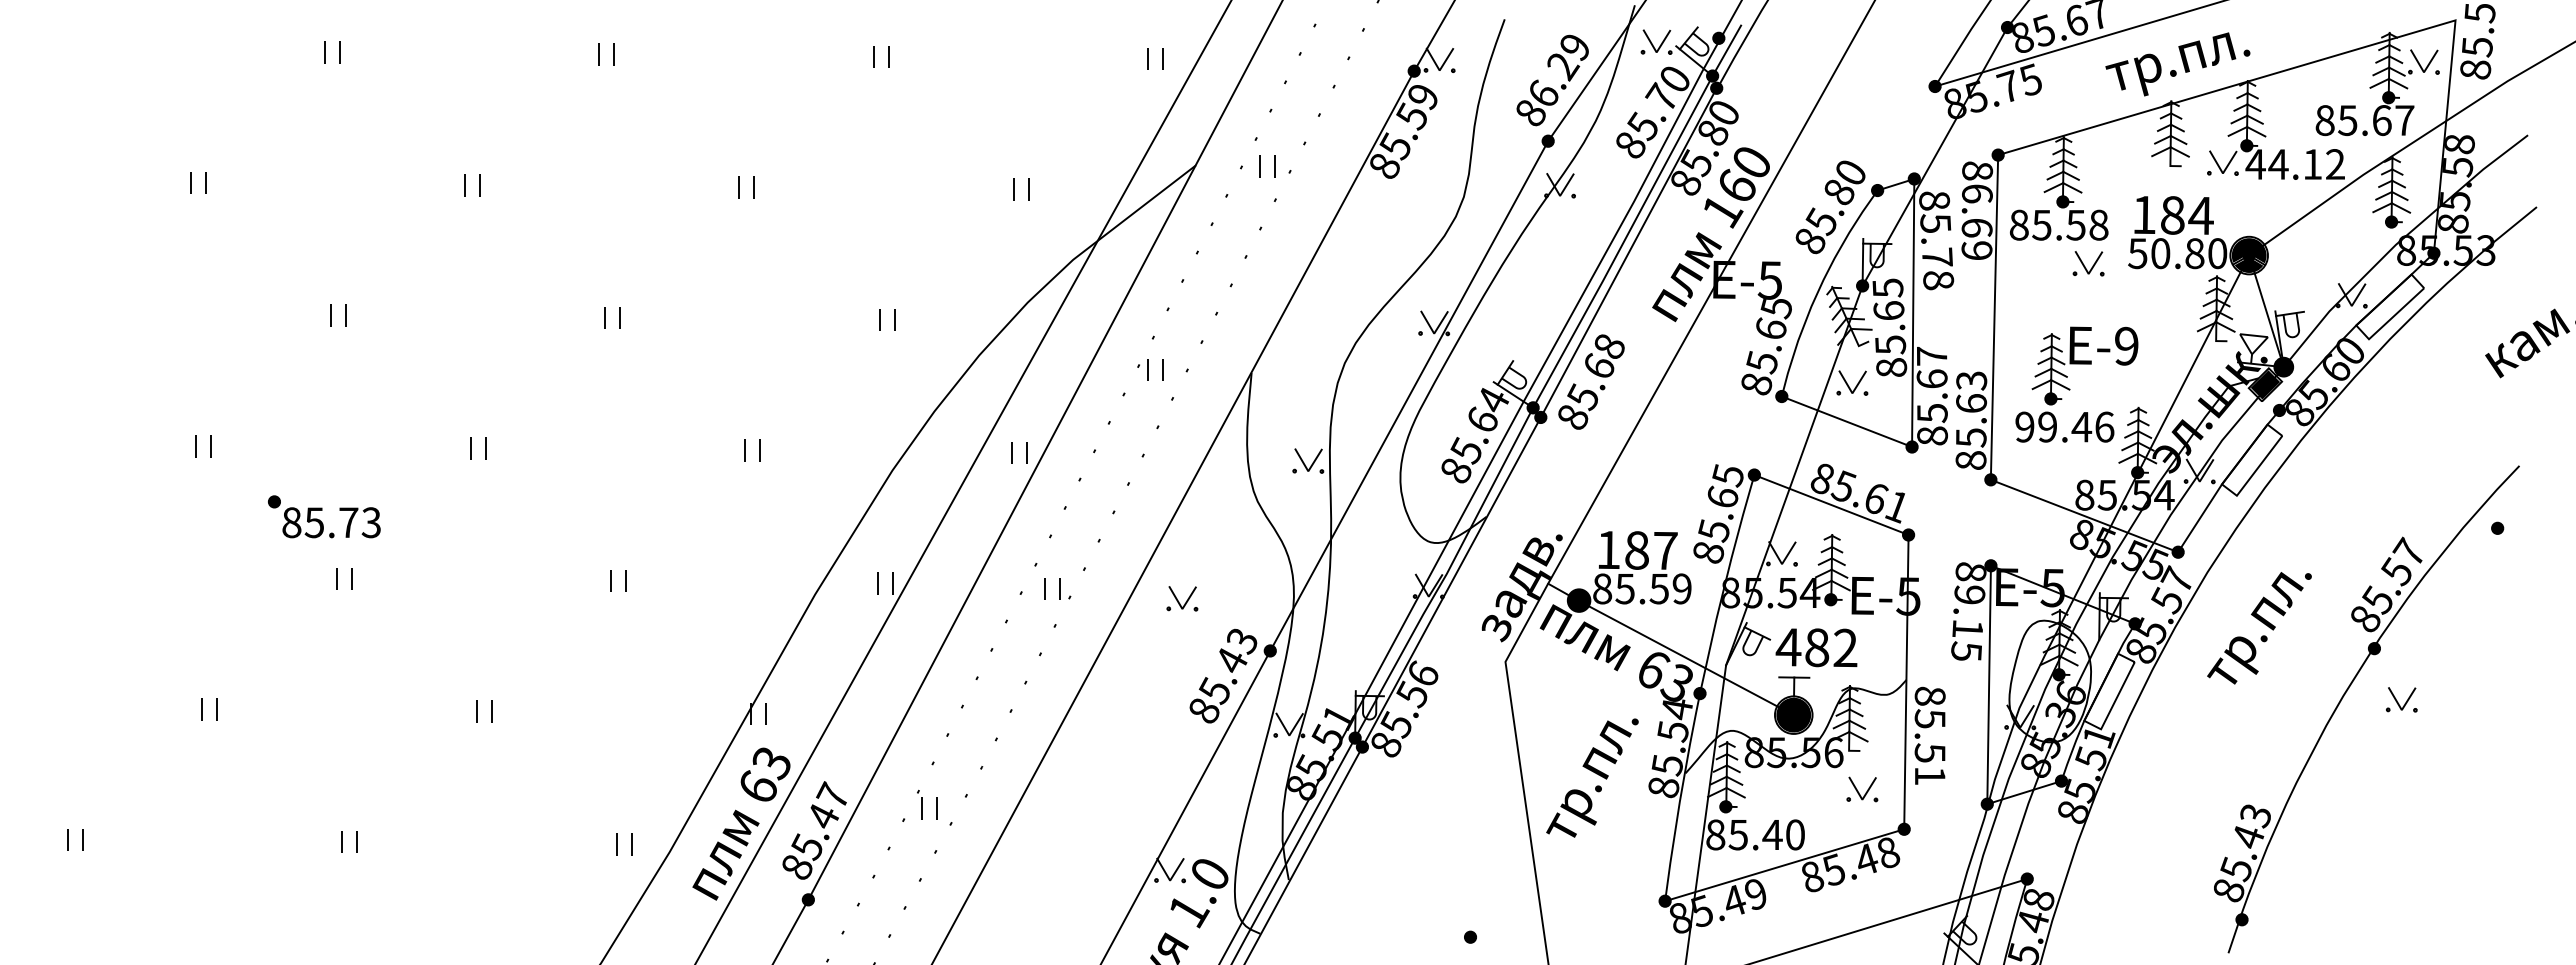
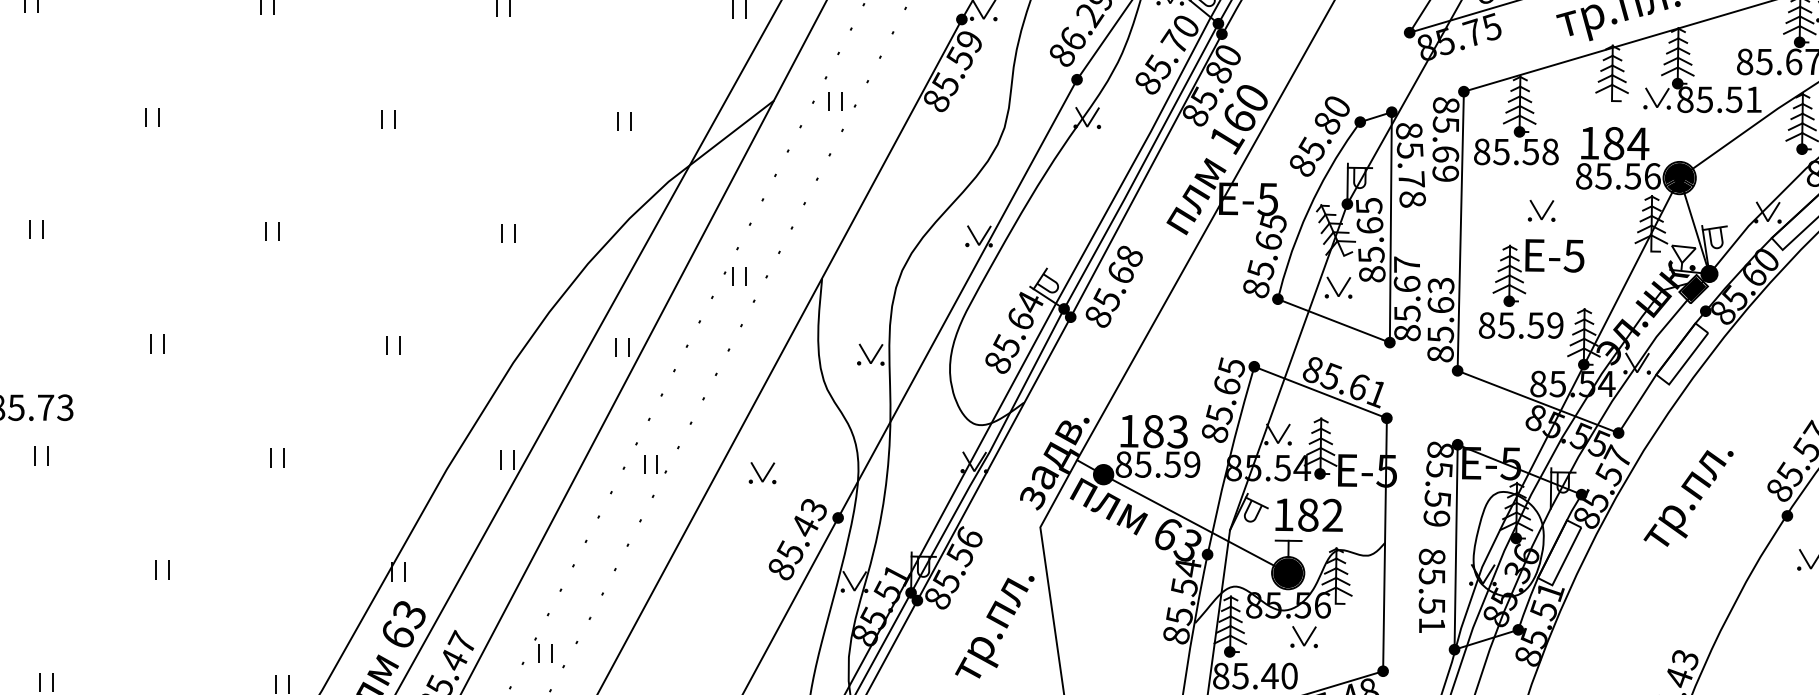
text: (2294, 164) -> (1718, 99), 44.12 -> 85.51
text: (1977, 193) -> (1446, 124), 86.69 -> 85.69
text: (2177, 253) -> (1618, 176), 50.80 -> 85.56
part: (2088, 263) -> (1541, 210), moved
text: (2126, 345) -> (1574, 255), -9 -> -5
text: (2064, 426) -> (1520, 324), 99.46 -> 85.59
text: (1665, 550) -> (1177, 431), 187 -> 183
text: (1968, 622) -> (1438, 493), 89.15 -> 85.59
text: (1788, 647) -> (1283, 514), 482 -> 182
text: (1929, 735) -> (1431, 590), moved
text: (1592, 777) -> (994, 626), moved
part: (1862, 789) -> (1304, 637), moved

